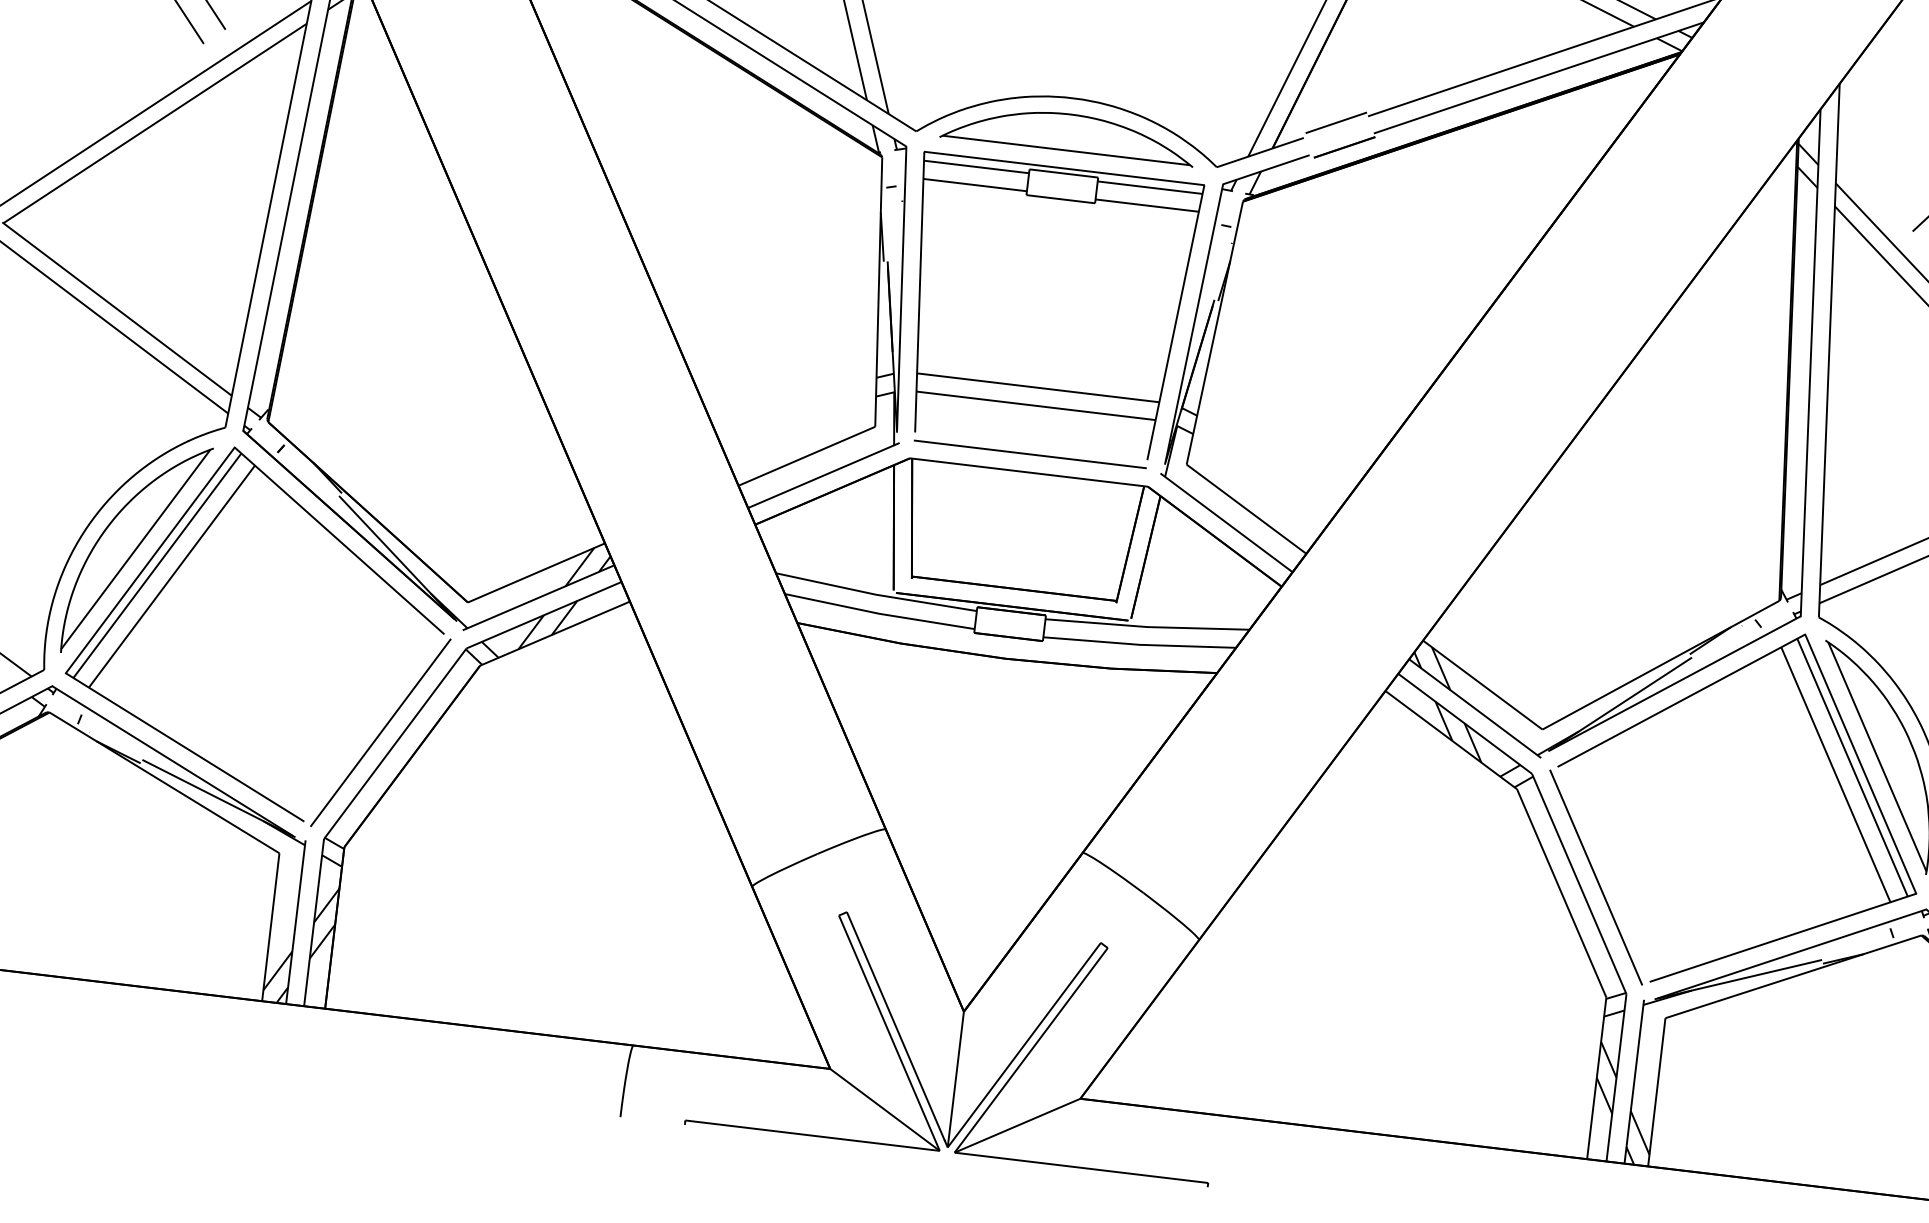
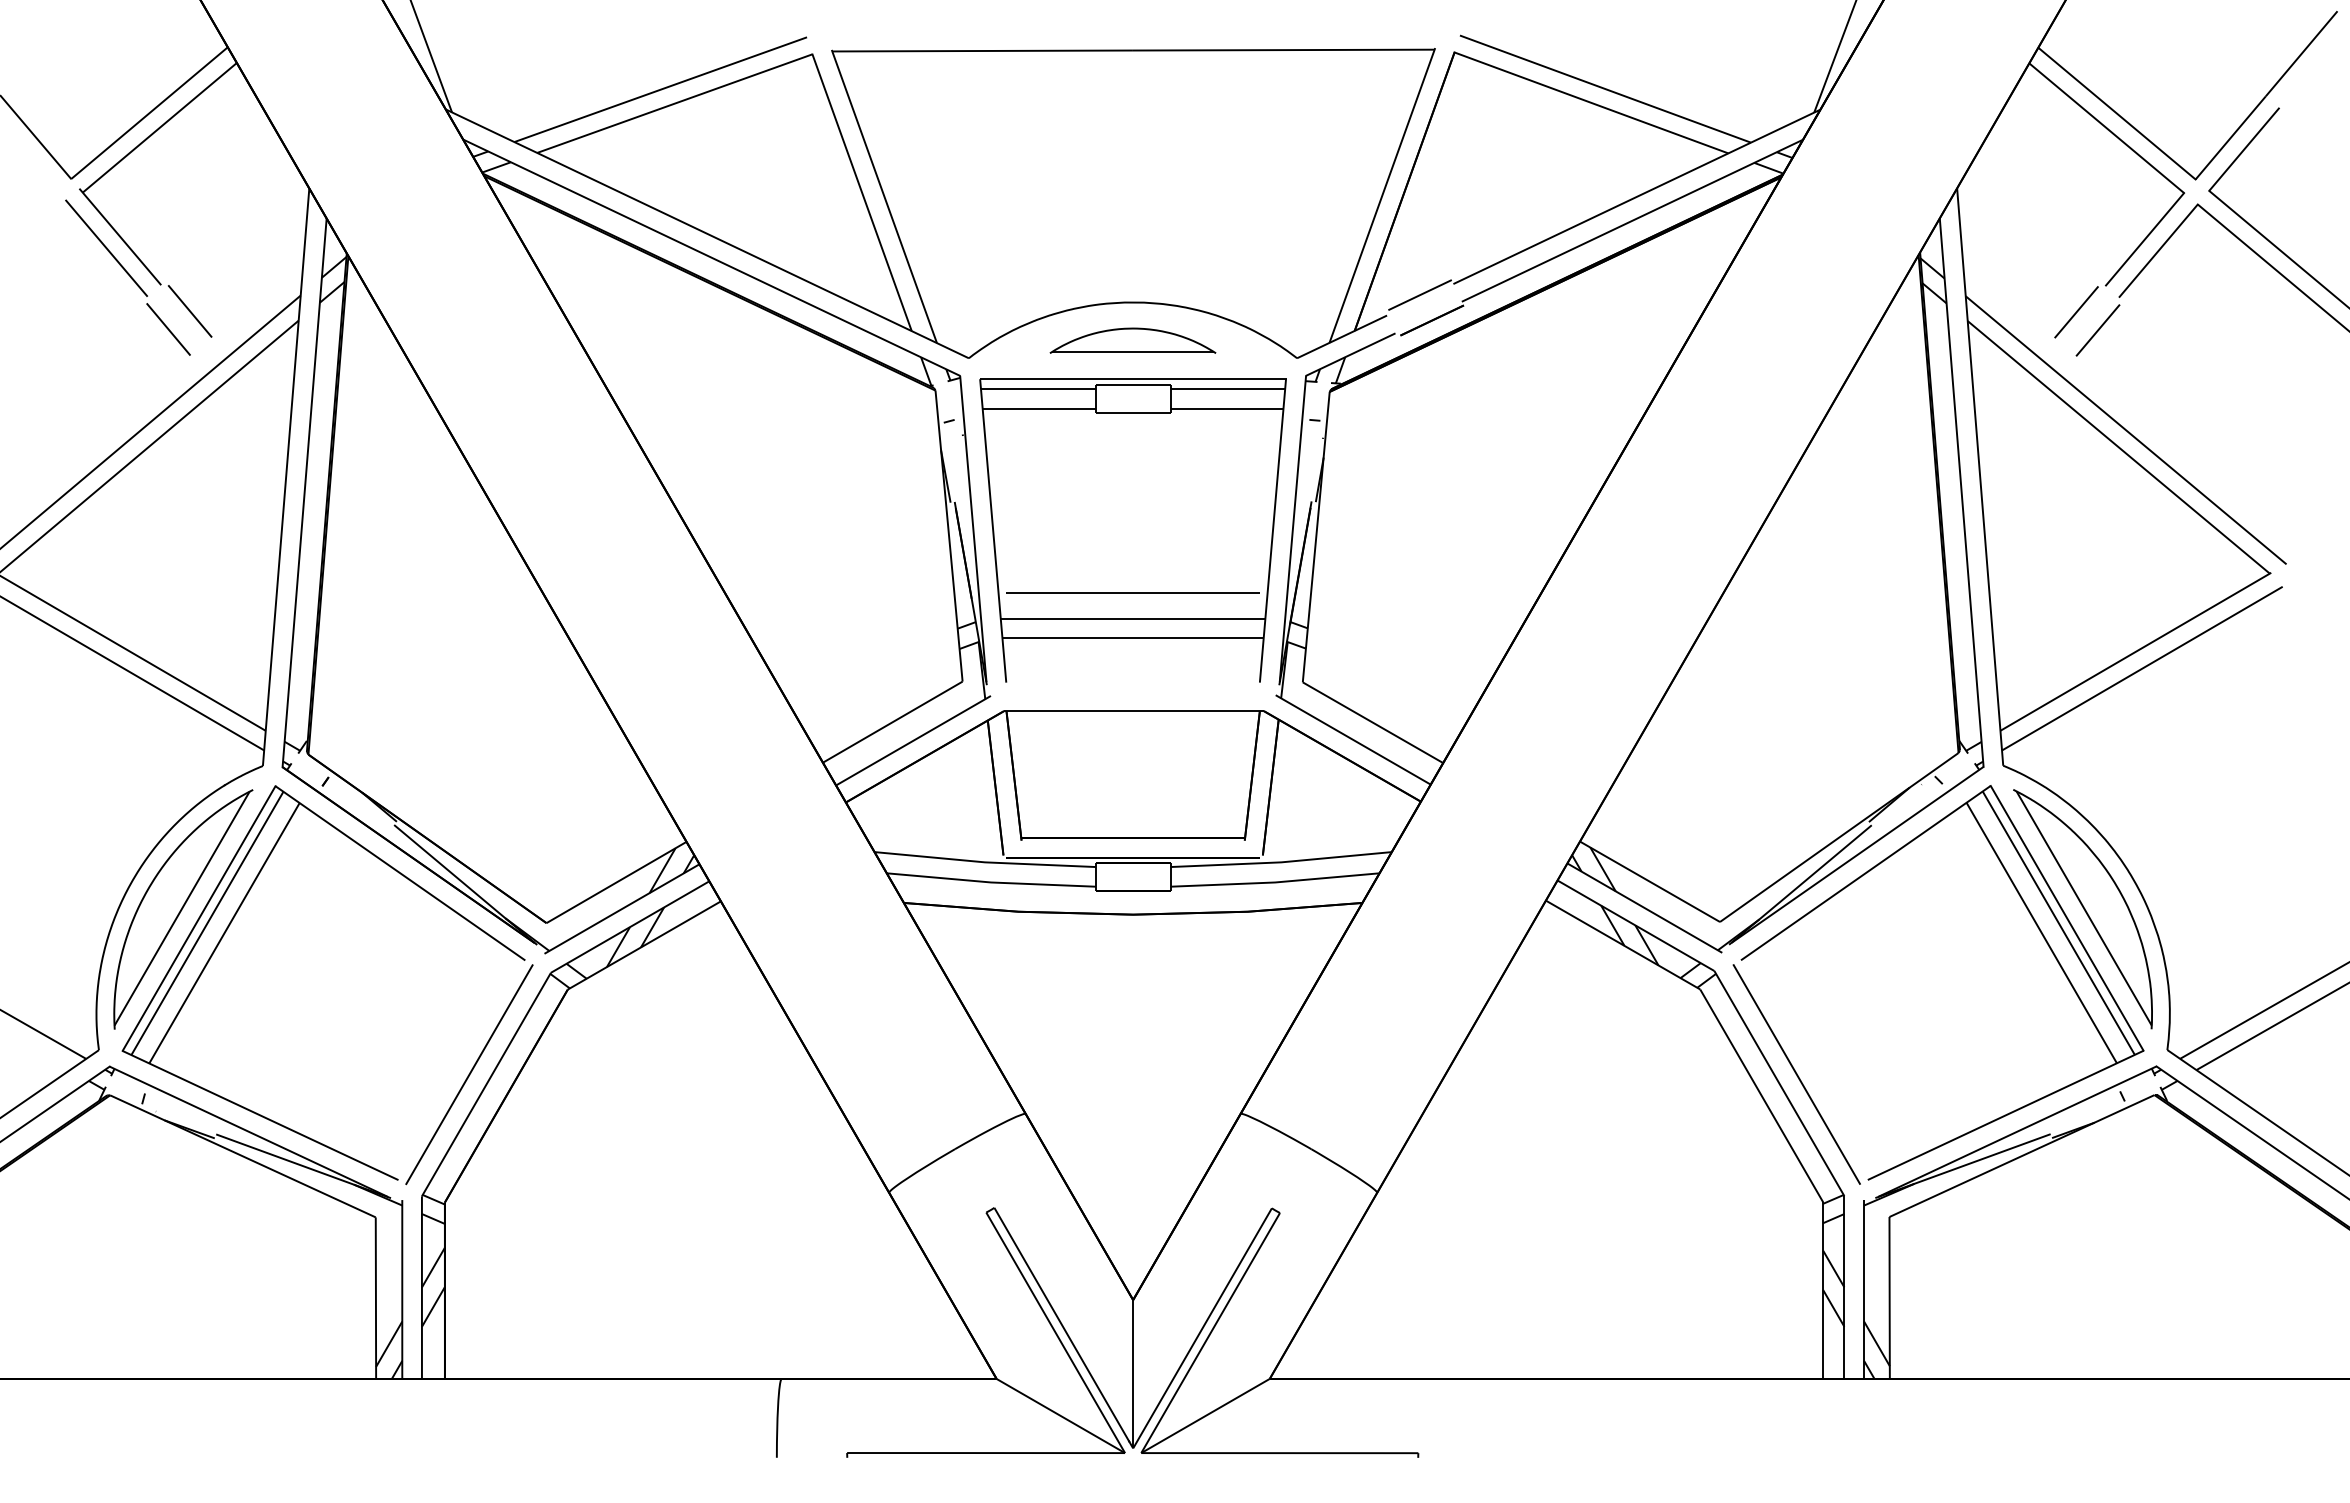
part: (1068, 133) -> (1132, 340), size x0.6
line: (1029, 453) -> (1132, 592), moved

